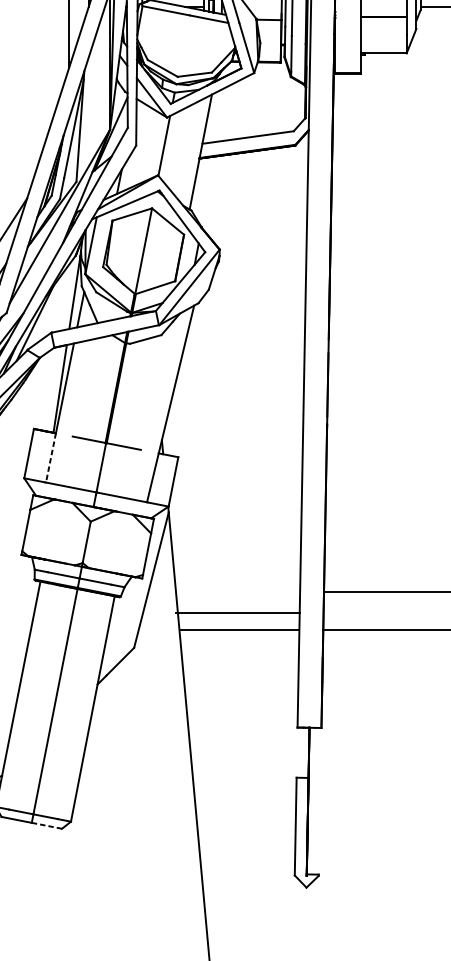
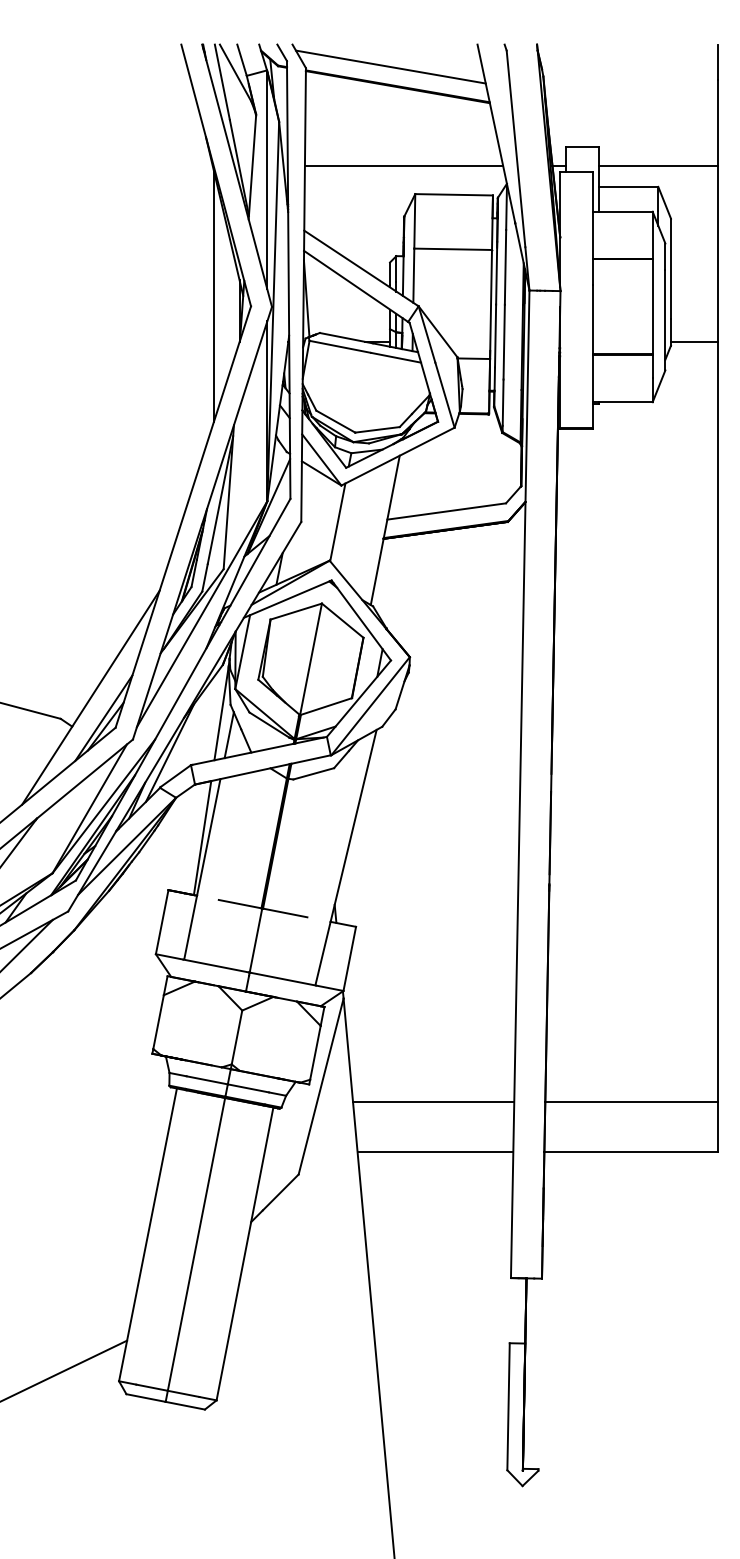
line: (50, 457) -> (190, 927), dashed -> solid
line: (237, 612) -> (433, 1101), moved
line: (47, 825) -> (185, 1405), dashed -> solid

